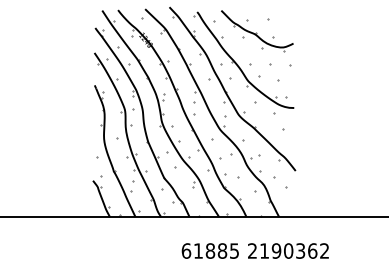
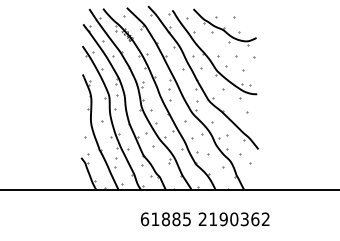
text: (255, 251) -> (205, 219), moved

